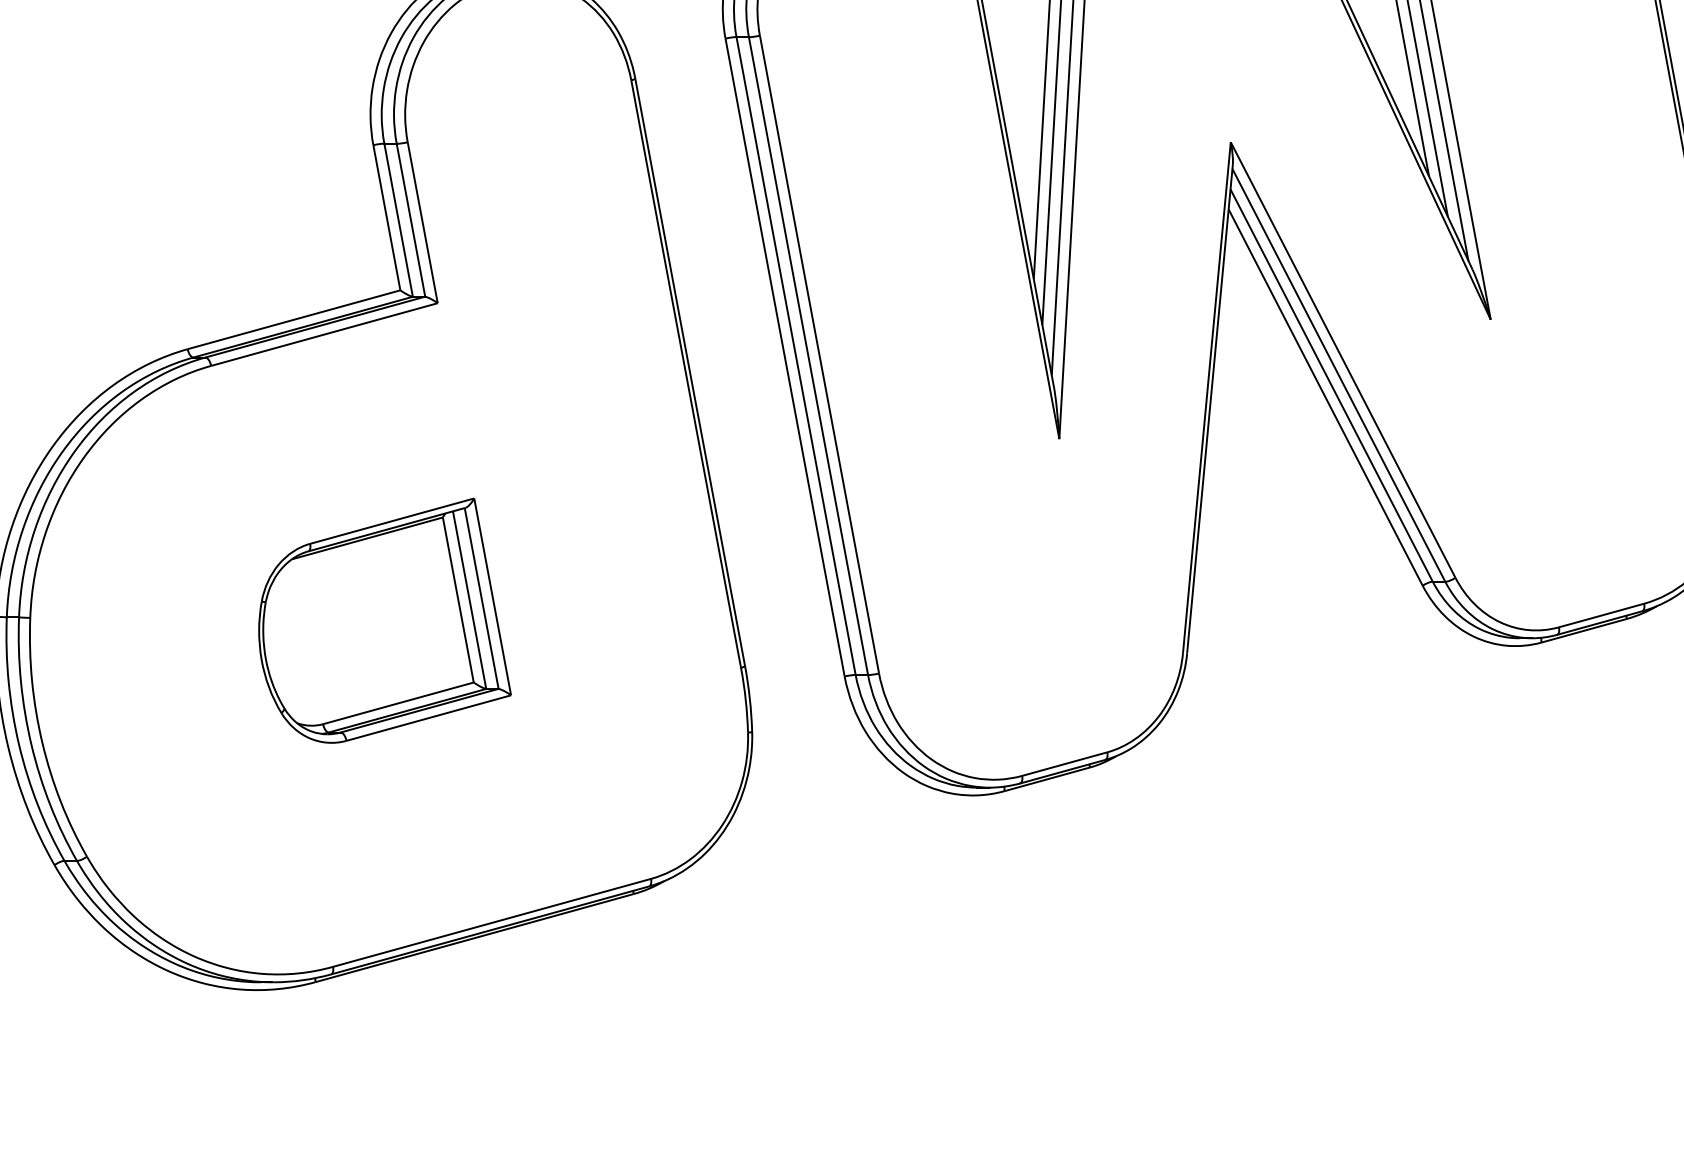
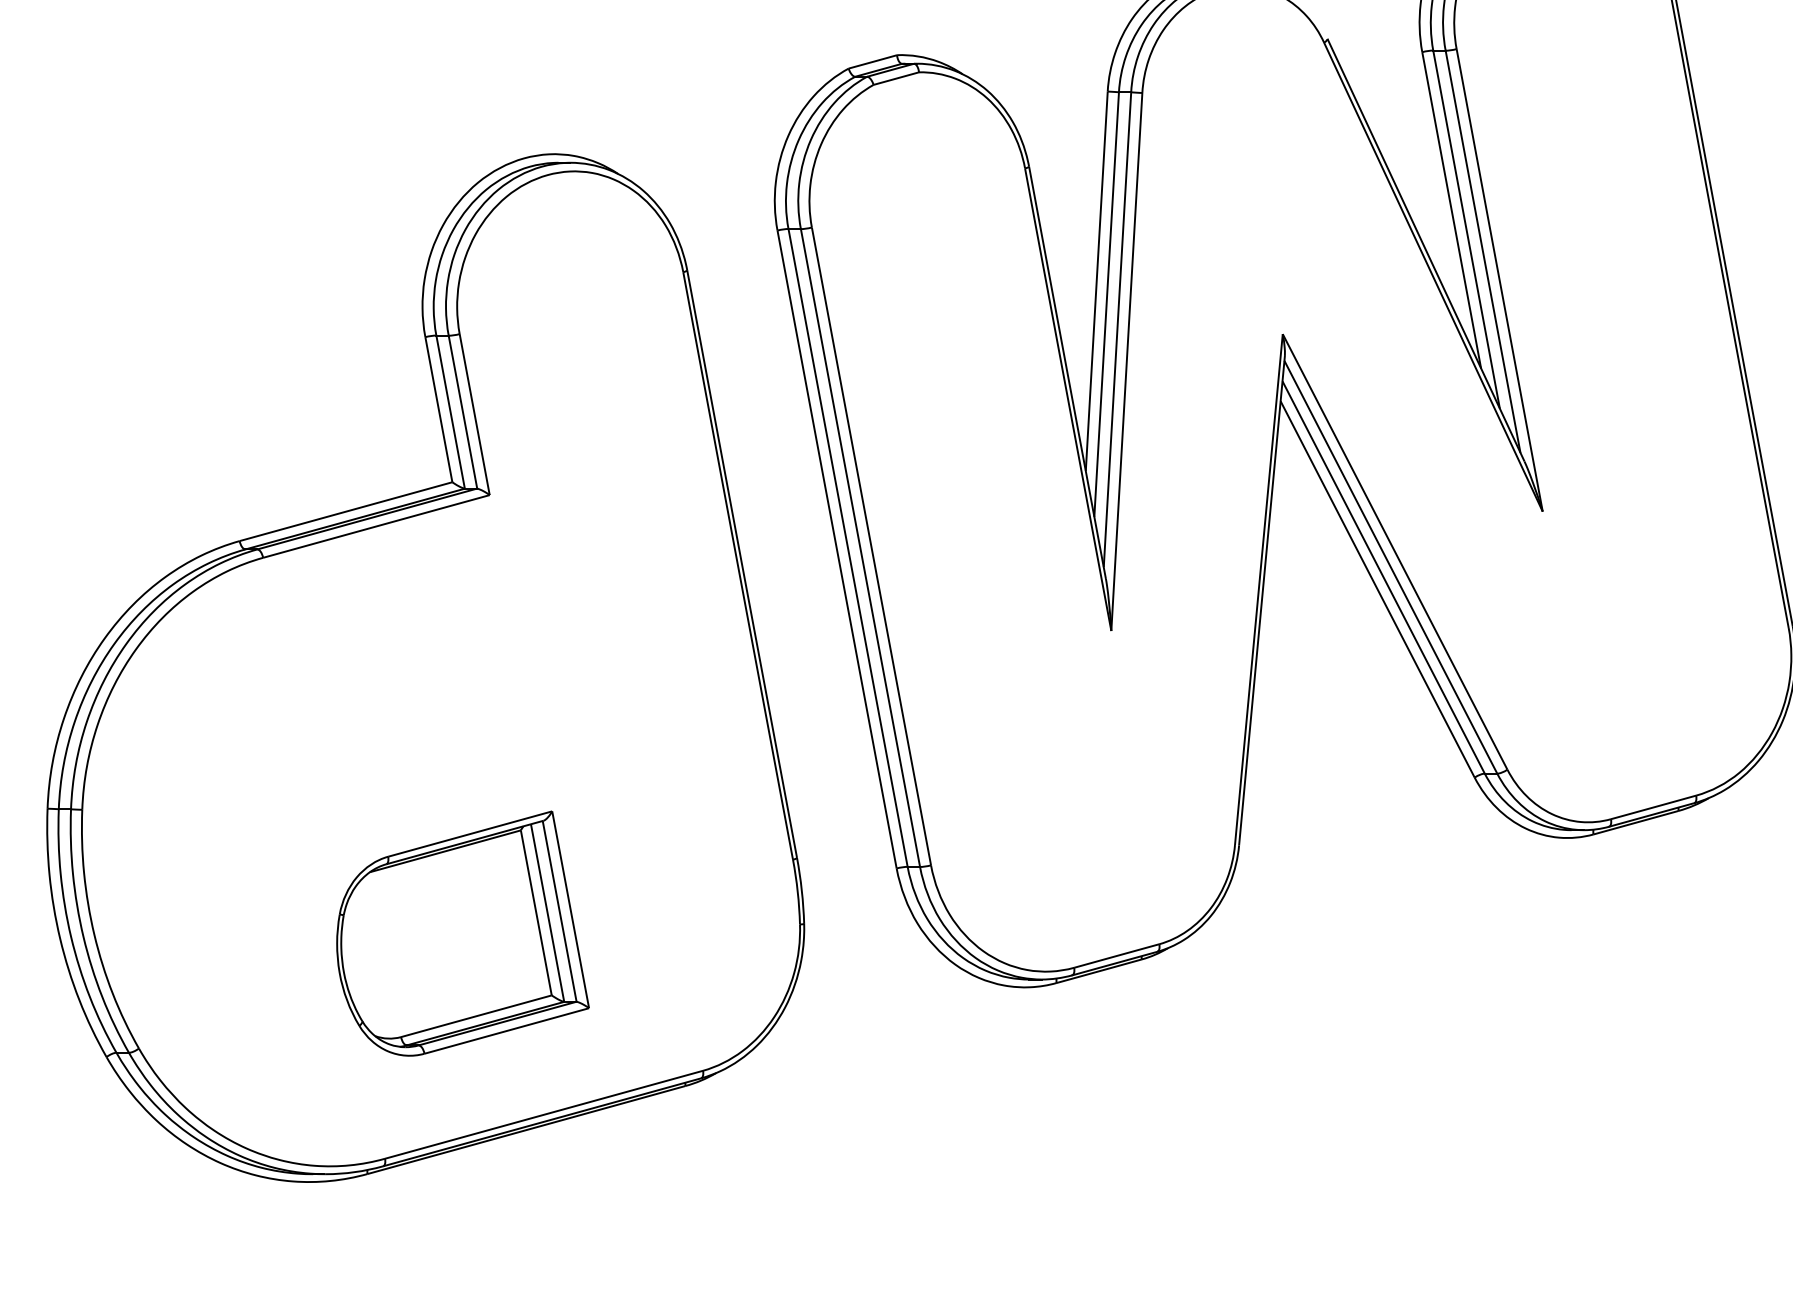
part: (384, 620) -> (462, 933), moved

